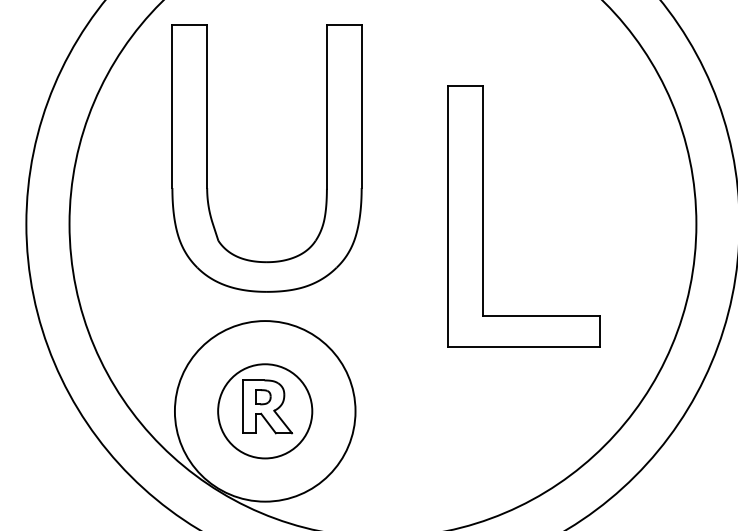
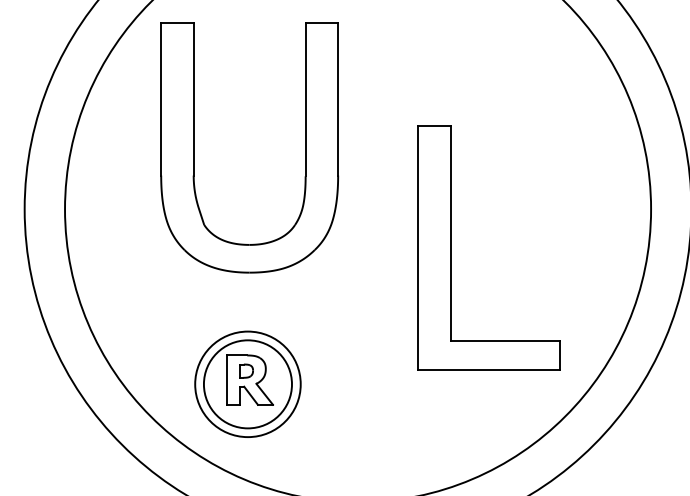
part: (483, 215) -> (451, 247), moved
circle: (264, 411) -> (247, 384), size x0.62

